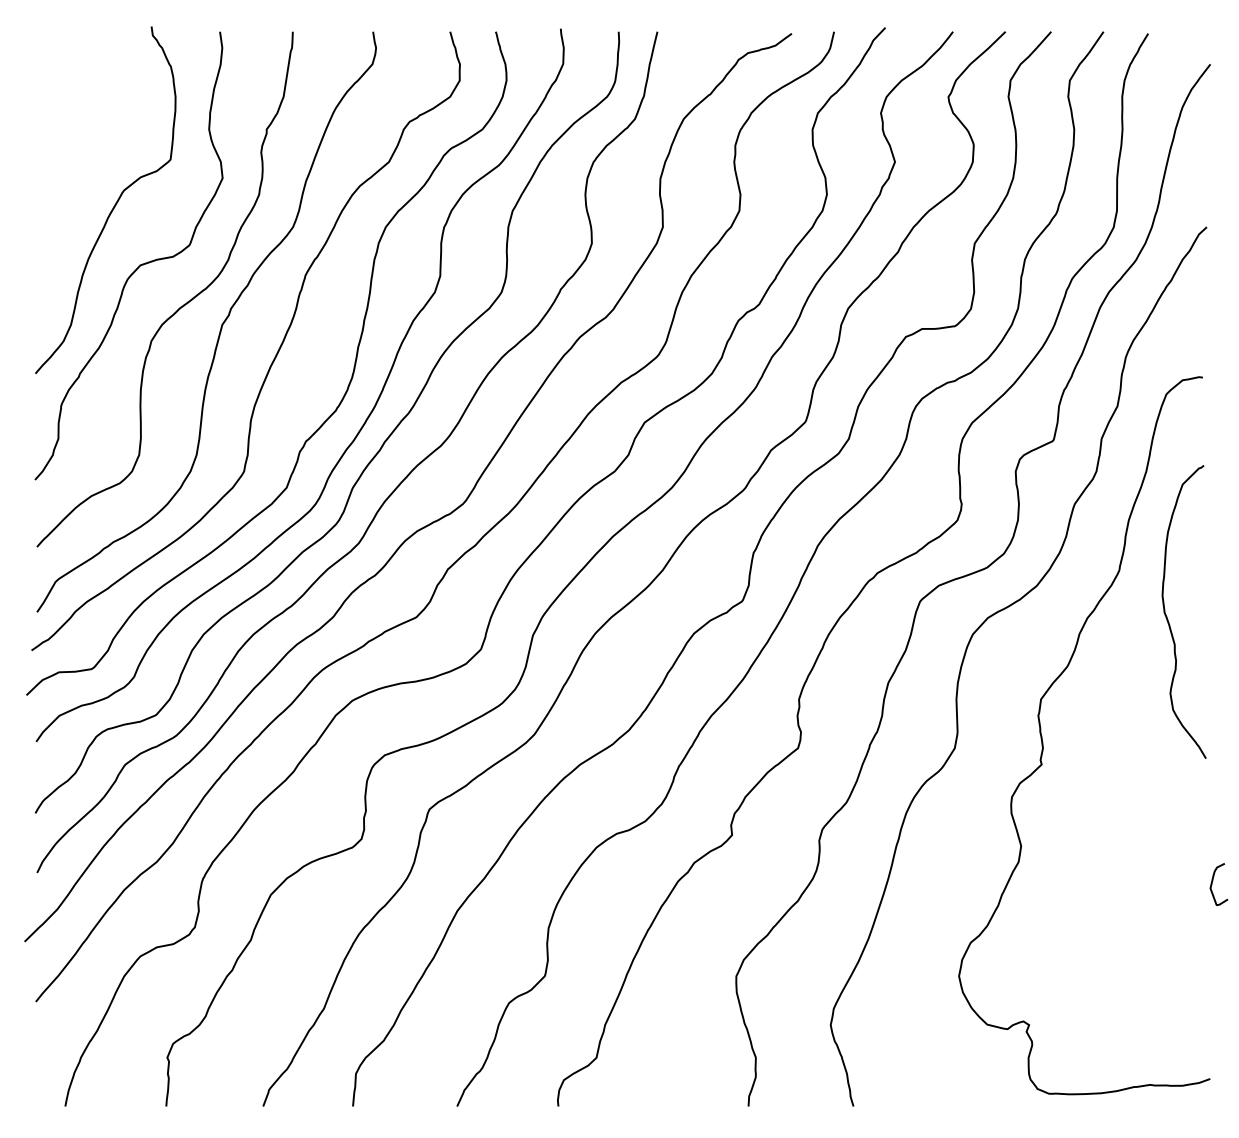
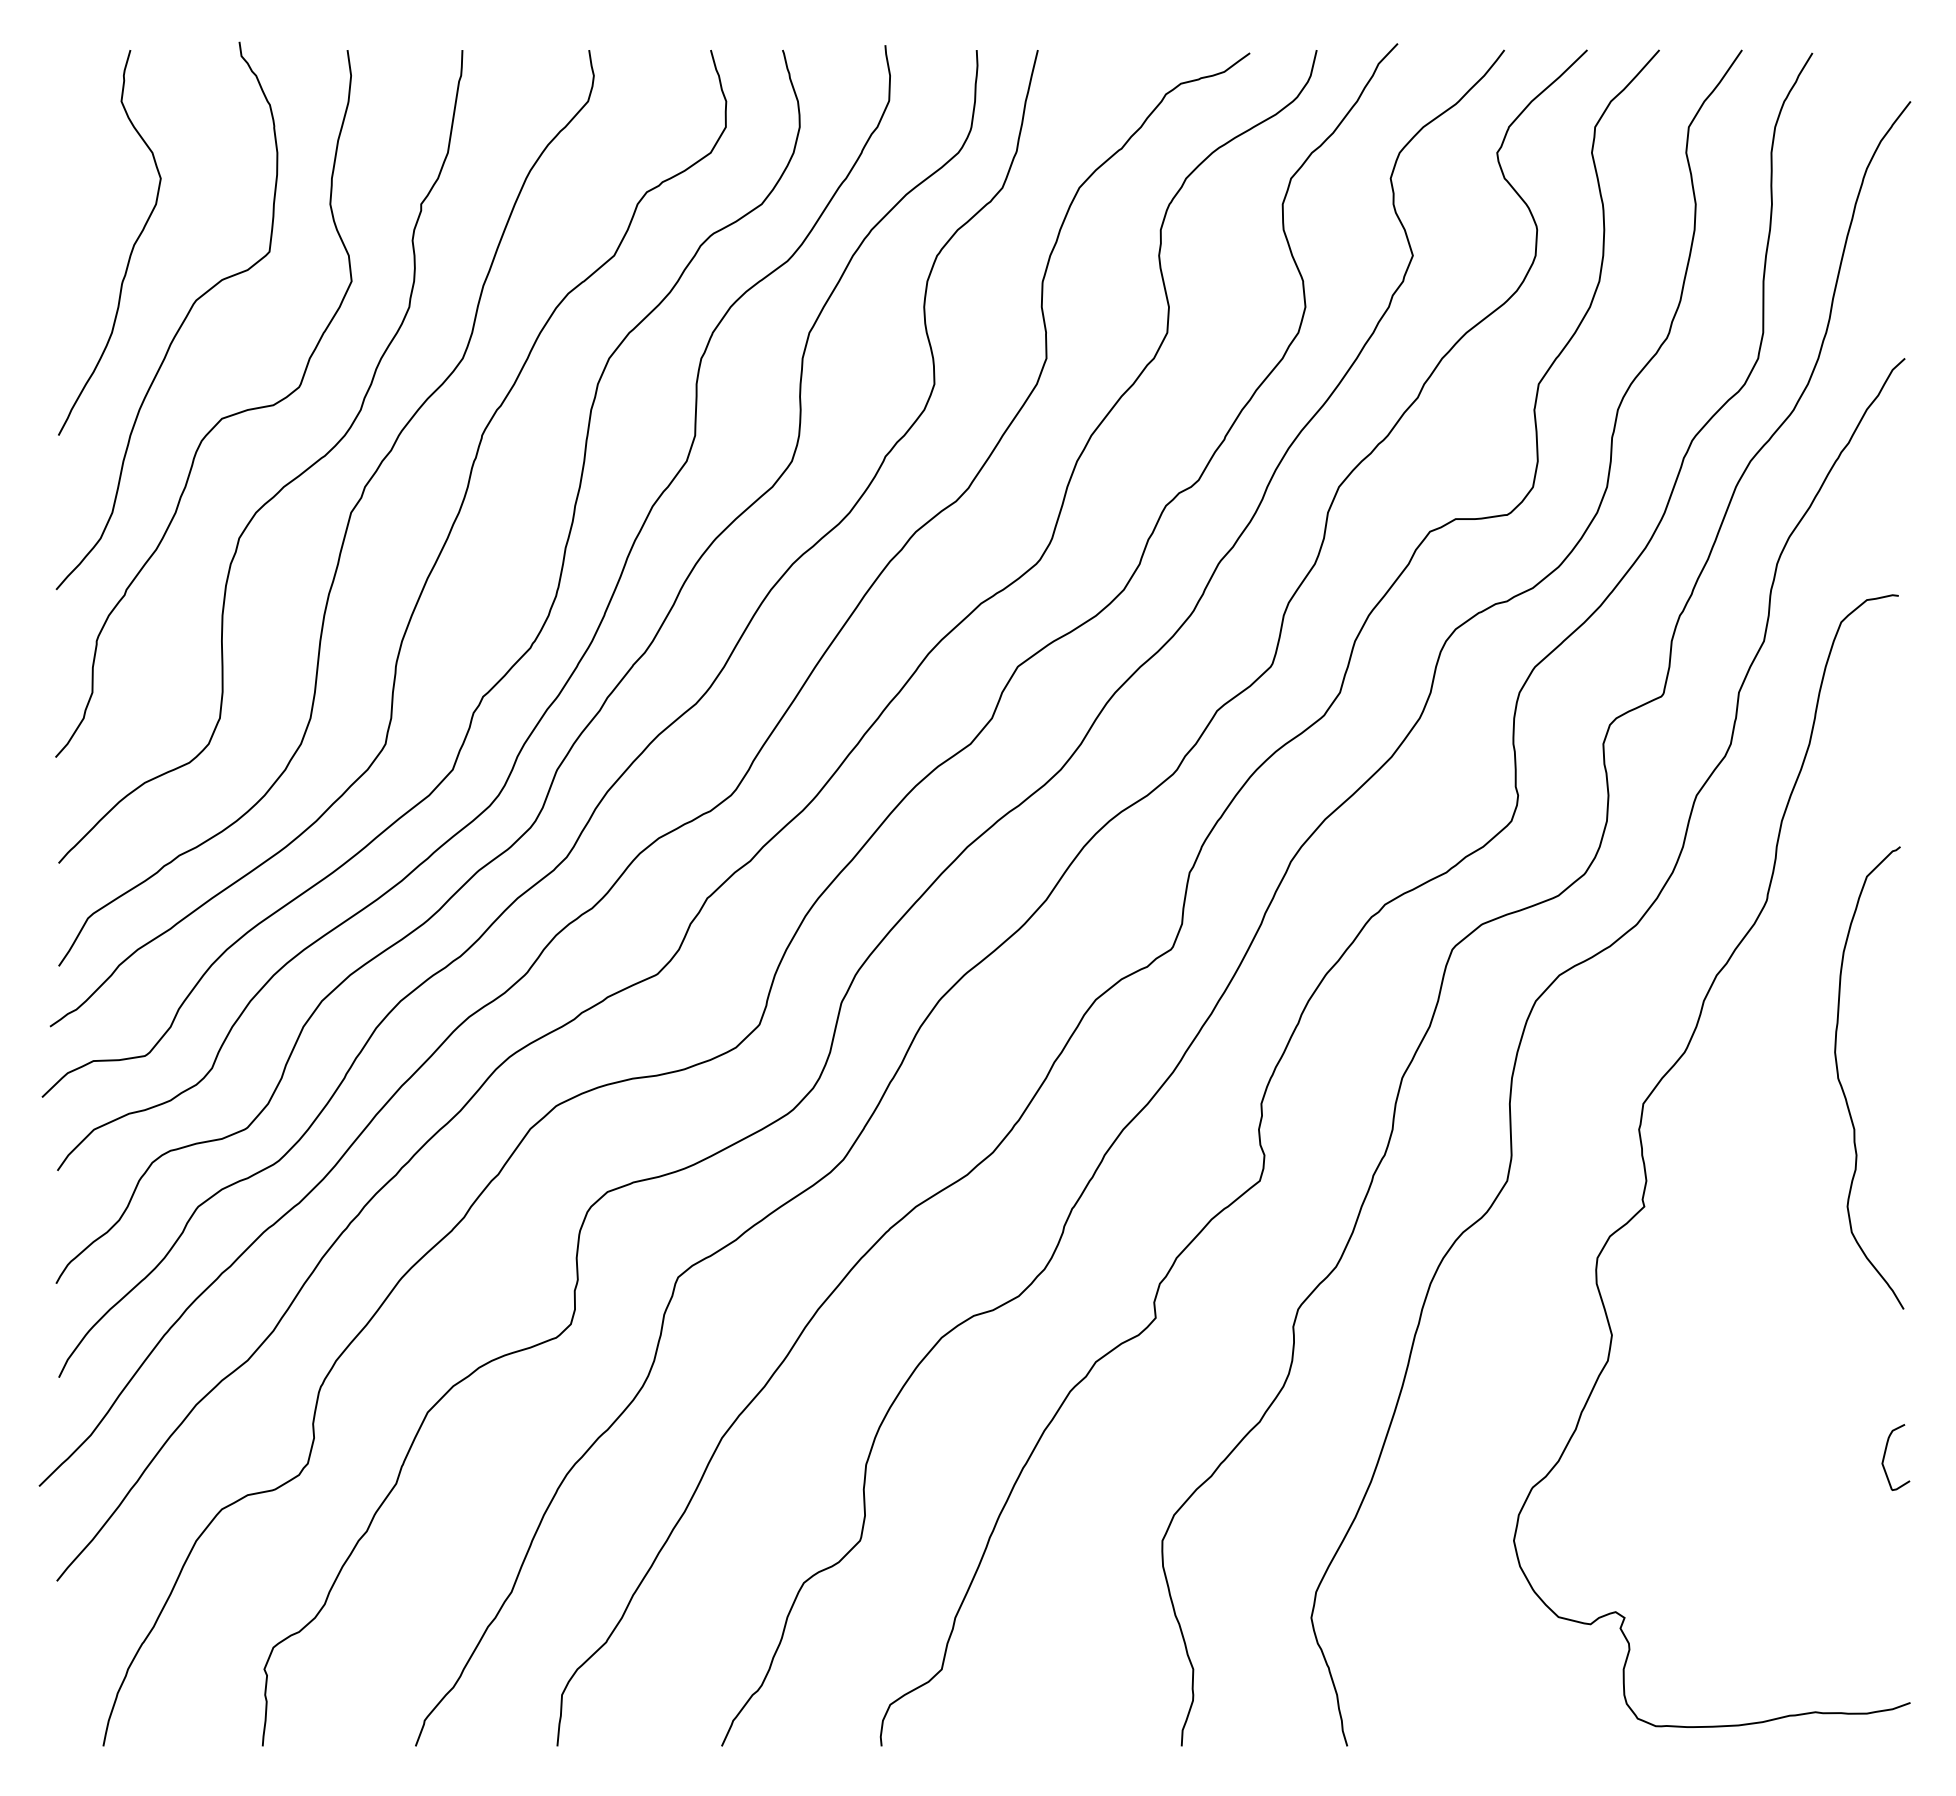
curve: (82, 158) -> (130, 250), added
curve: (1167, 616) -> (1842, 1085), moved
curve: (1213, 881) -> (1887, 1452), moved

